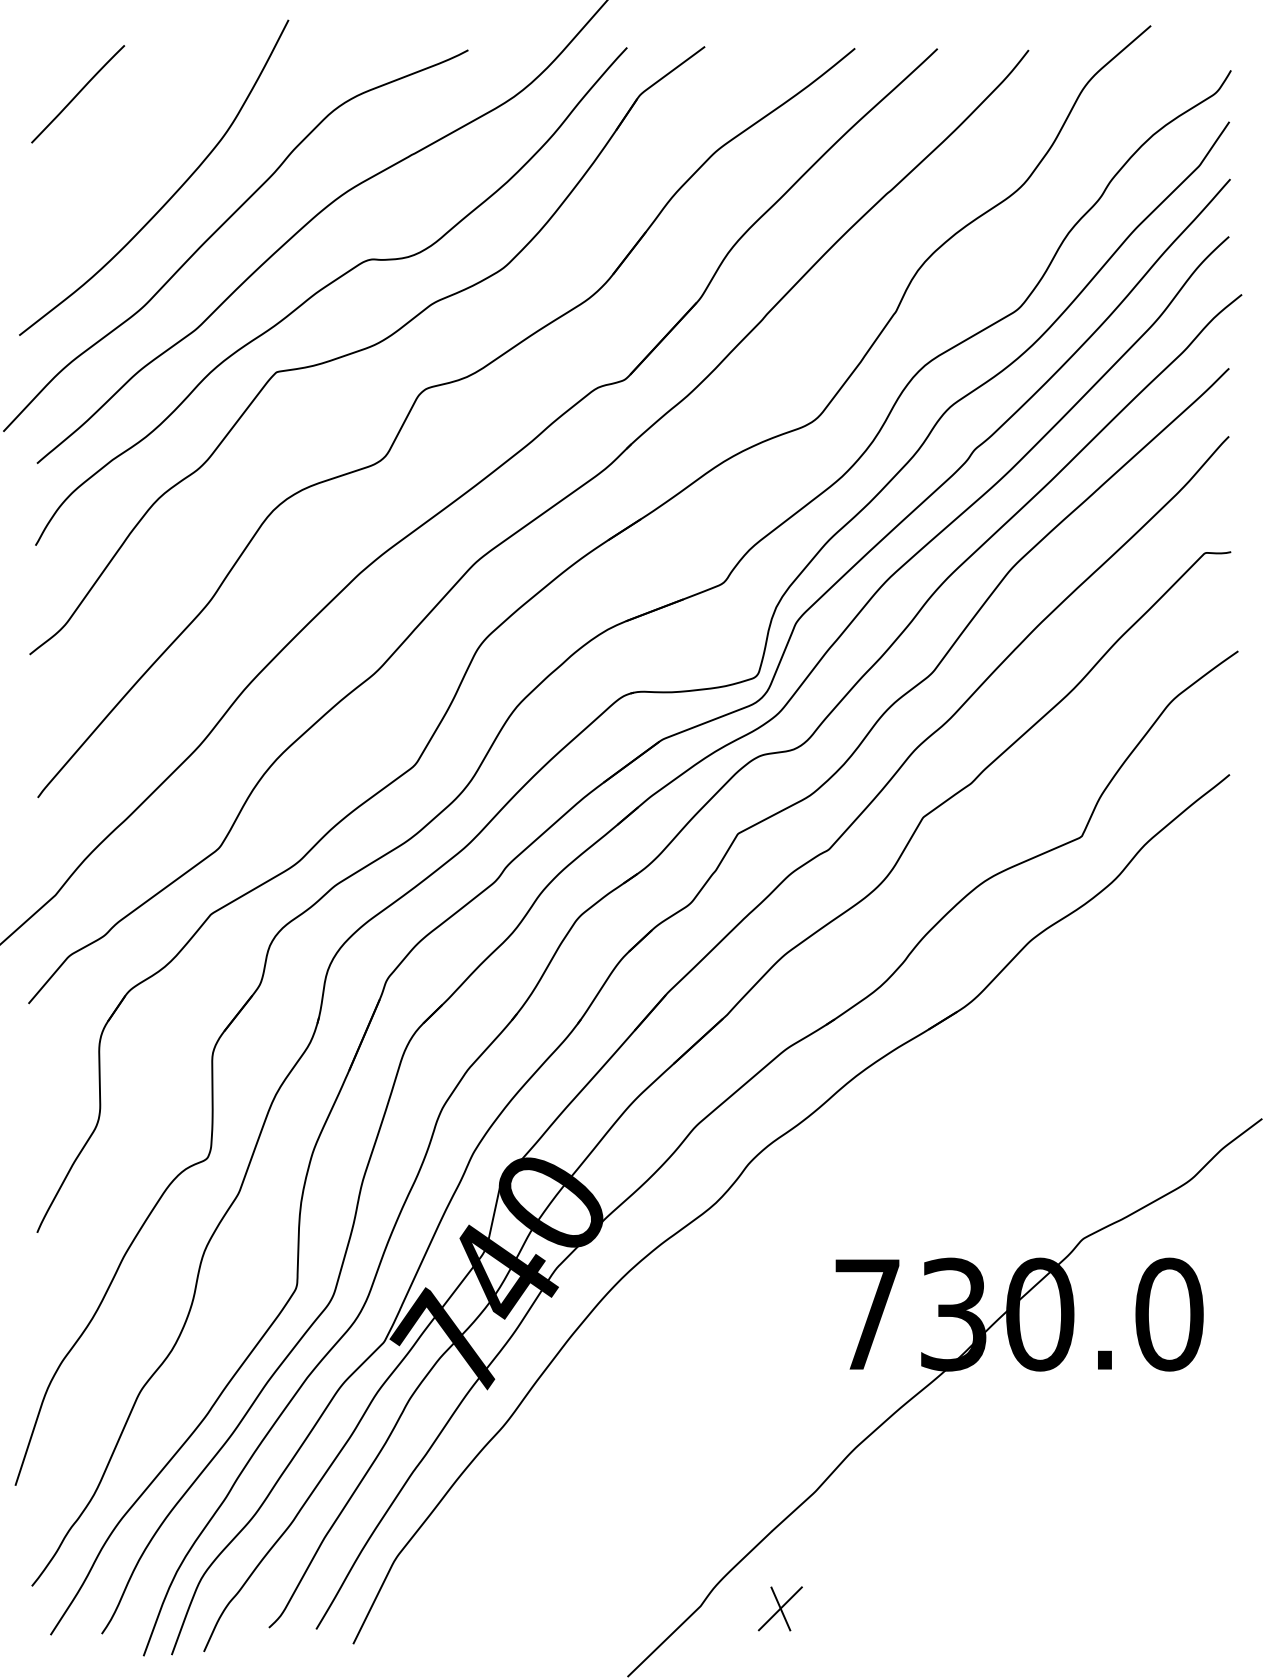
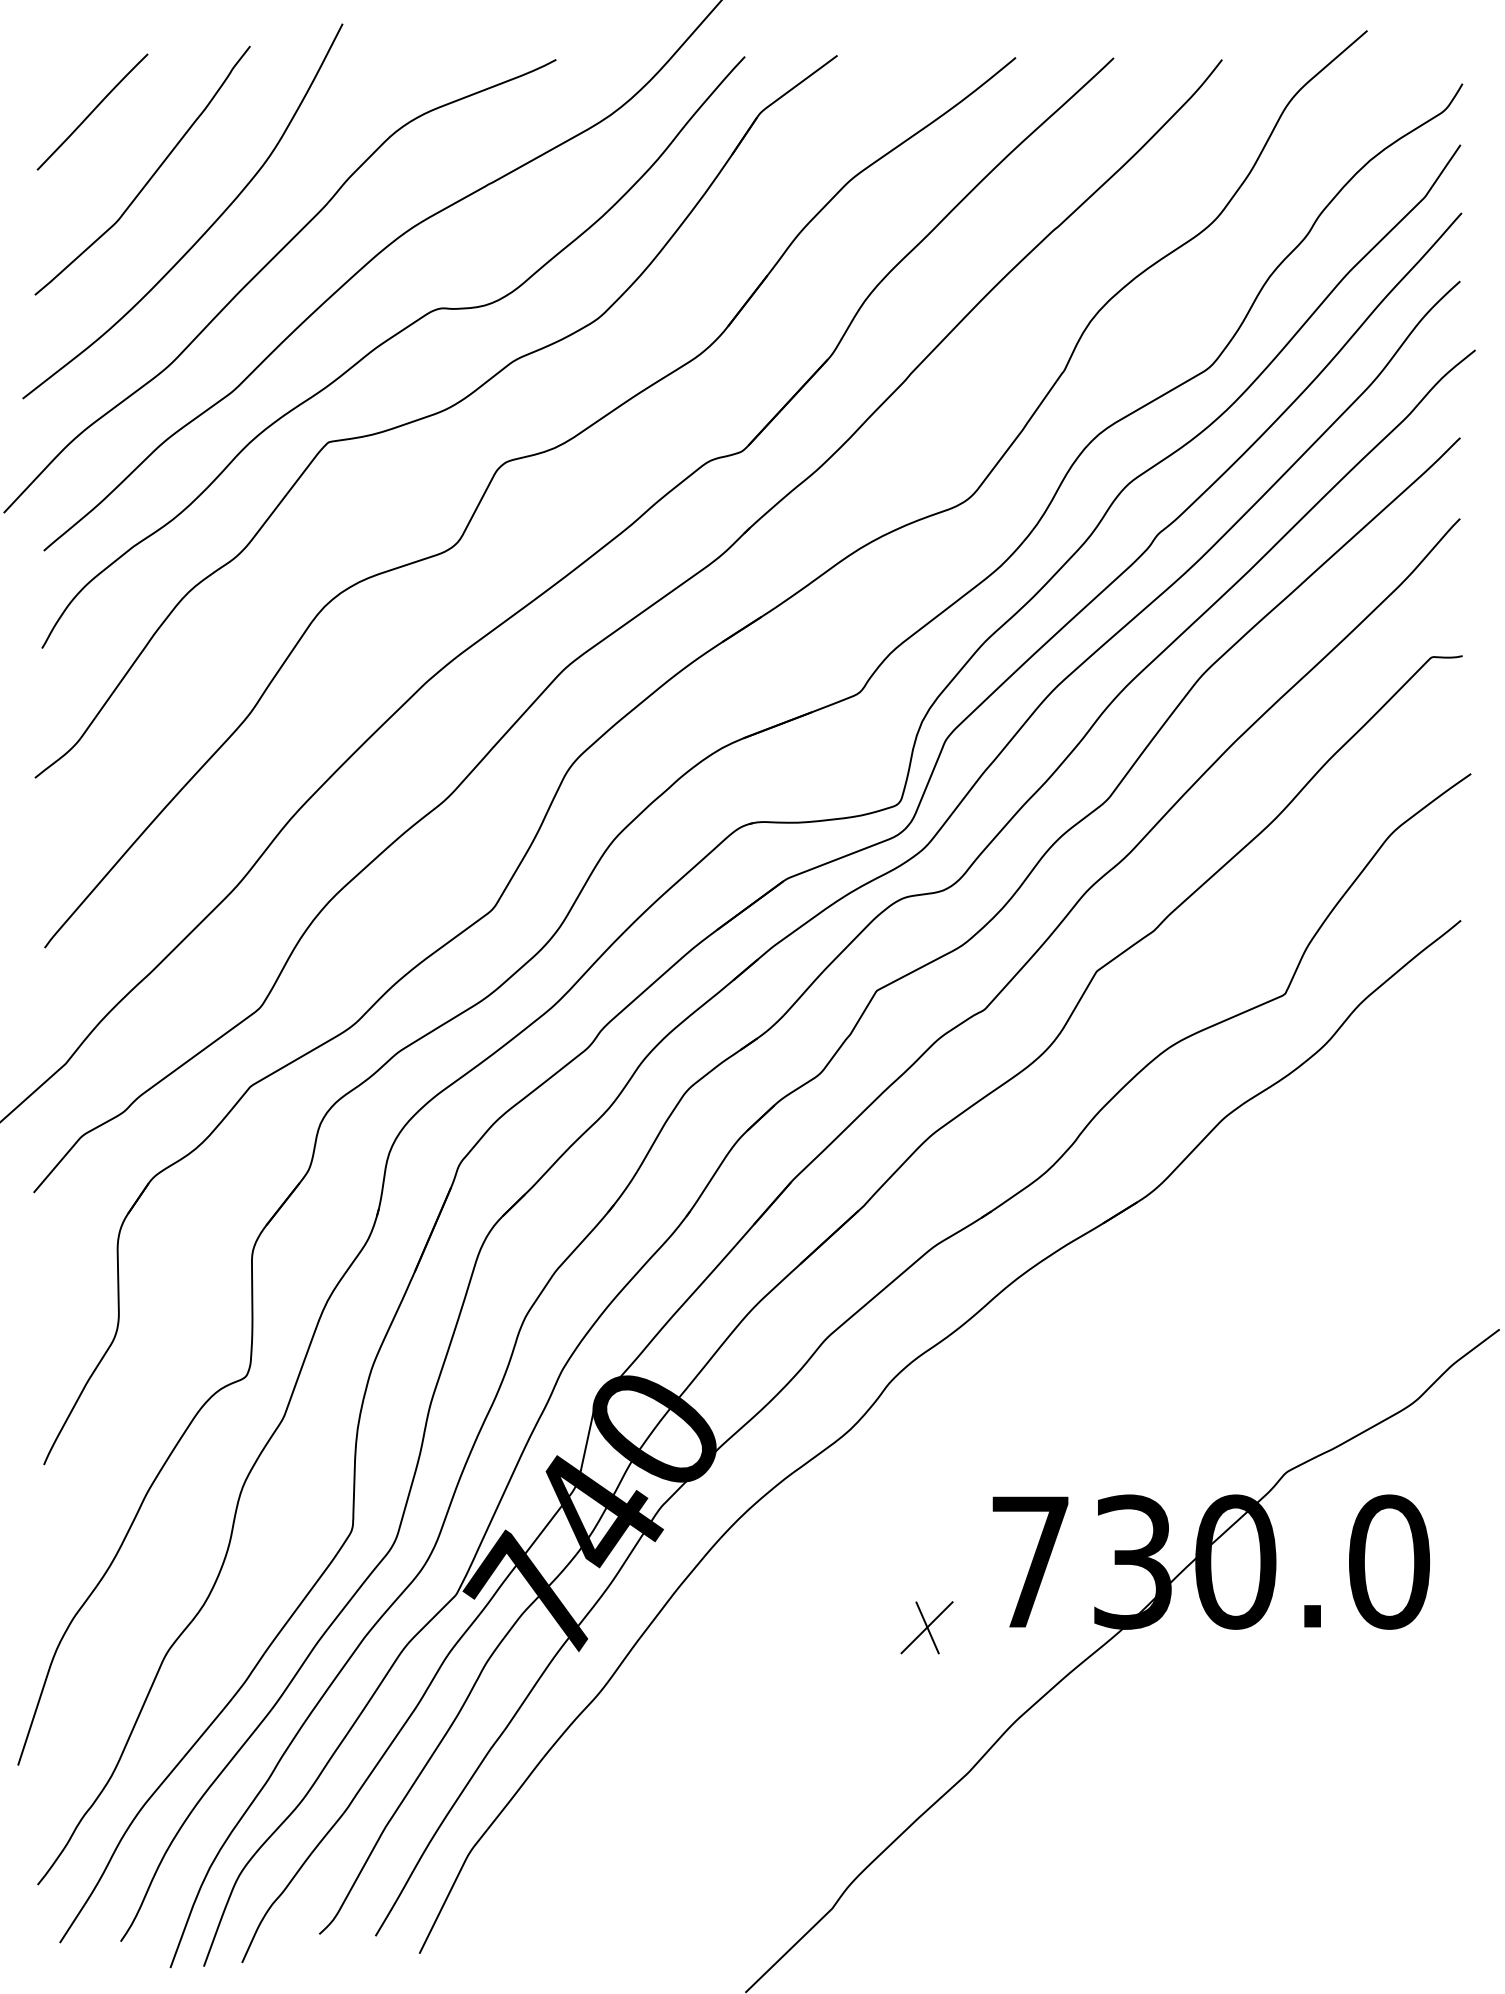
curve: (127, 147) -> (151, 175), added
part: (779, 1608) -> (925, 1627), moved

